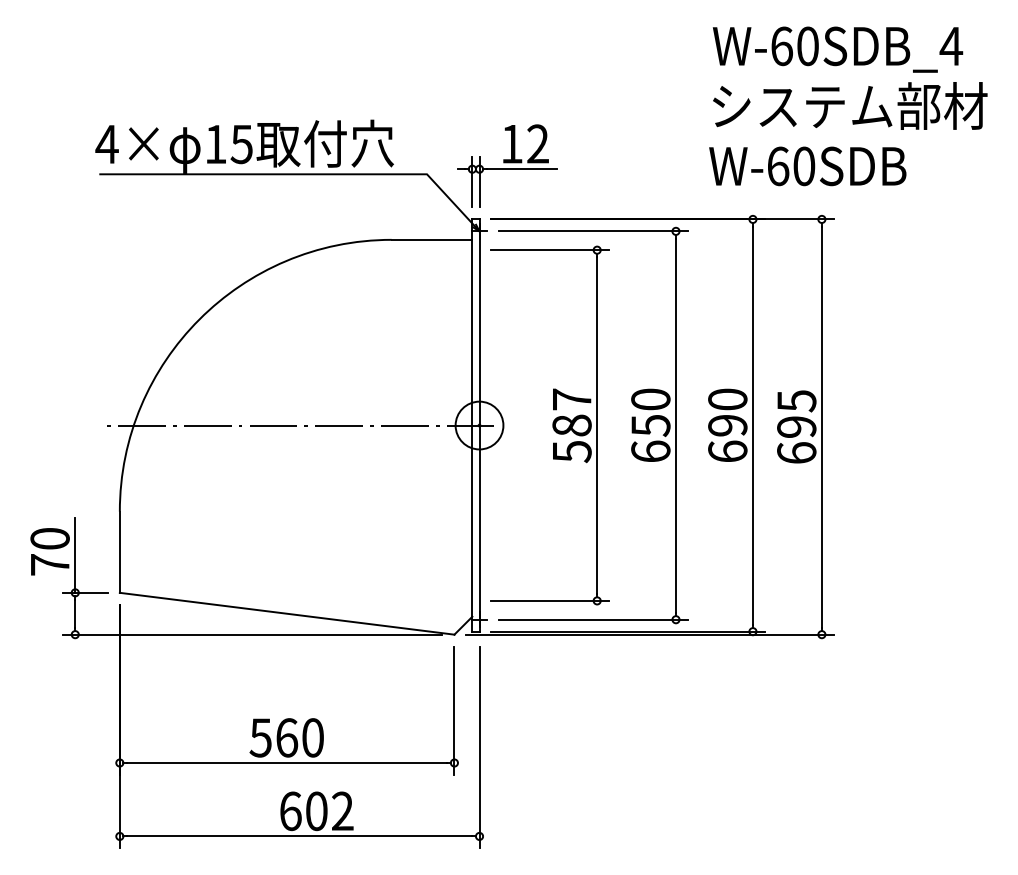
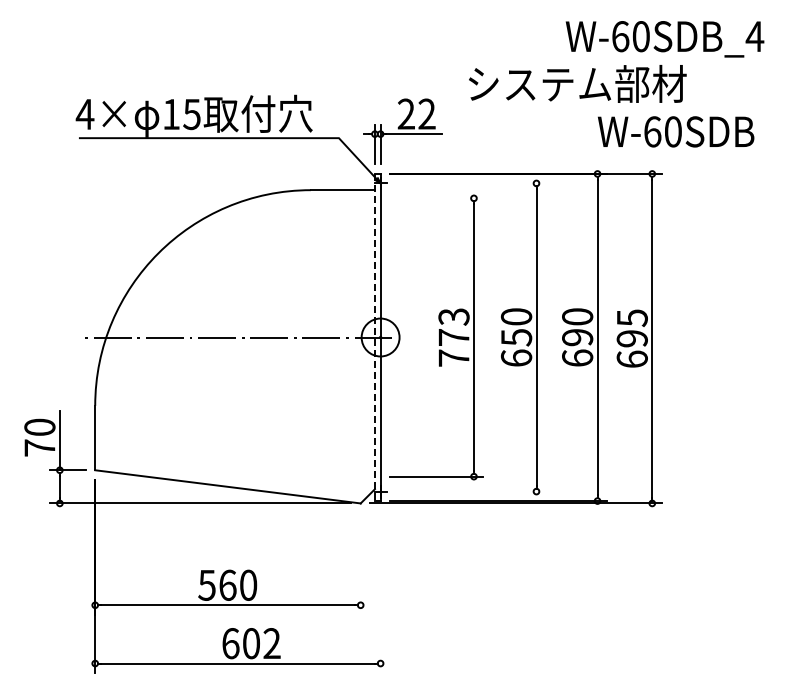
text: (849, 105) -> (577, 83), moved
text: (510, 143) -> (405, 113), 12 -> 22
text: (808, 165) -> (676, 131), moved
line: (592, 231) -> (470, 183), removed
line: (549, 250) -> (436, 198), removed
line: (471, 425) -> (374, 337), solid -> dashed
text: (571, 425) -> (453, 337), 587 -> 773
line: (592, 619) -> (470, 491), removed
line: (454, 710) -> (360, 563), removed
line: (479, 746) -> (380, 592), removed

